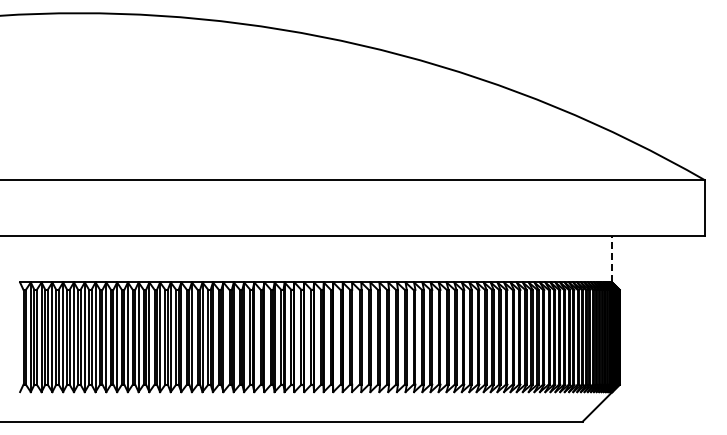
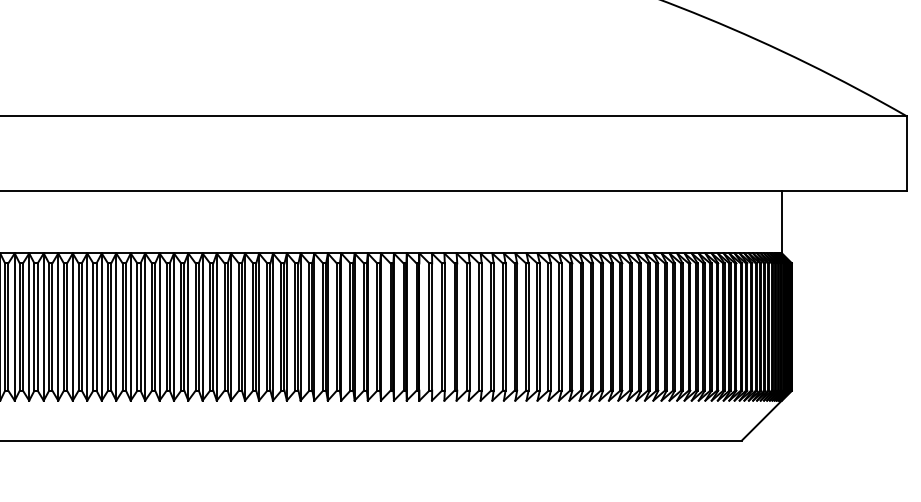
line: (612, 258) -> (782, 221), dashed -> solid

